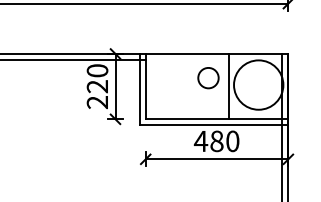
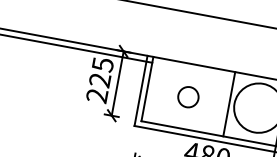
text: (97, 70) -> (102, 64), 220 -> 225
circle: (208, 78) -> (188, 97), moved

